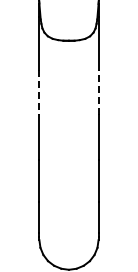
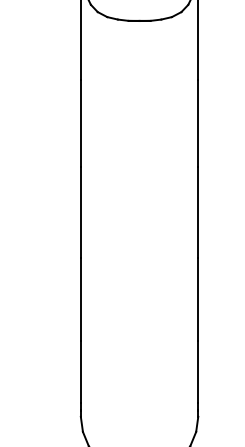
line: (98, 91) -> (198, 121), dashed -> solid
line: (39, 92) -> (81, 123), dashed -> solid

